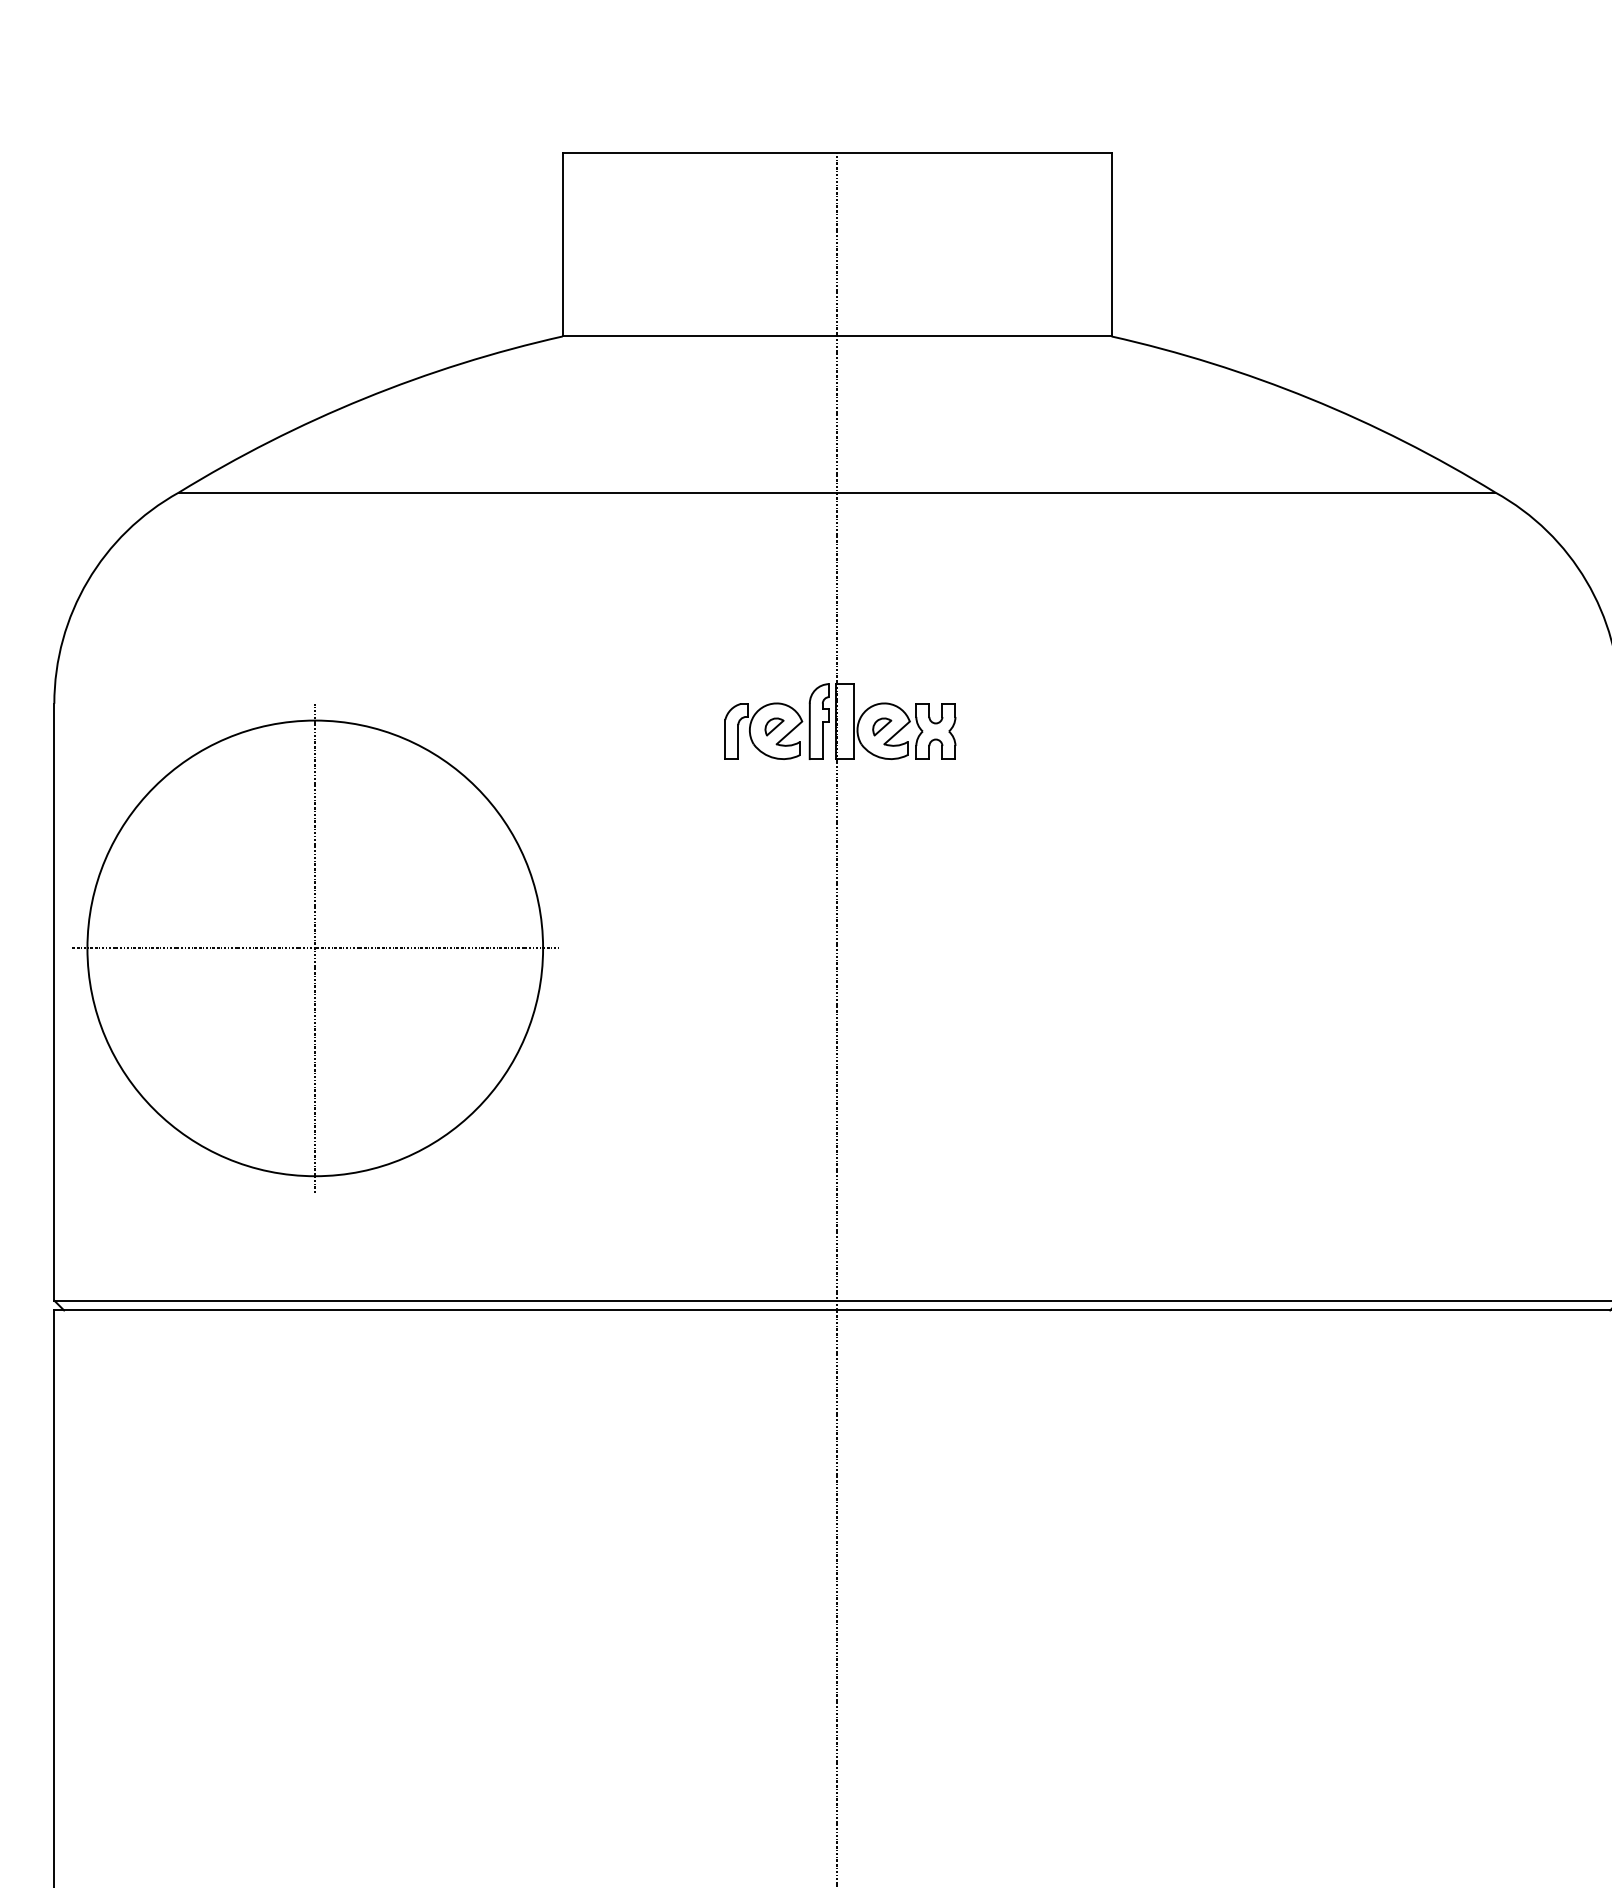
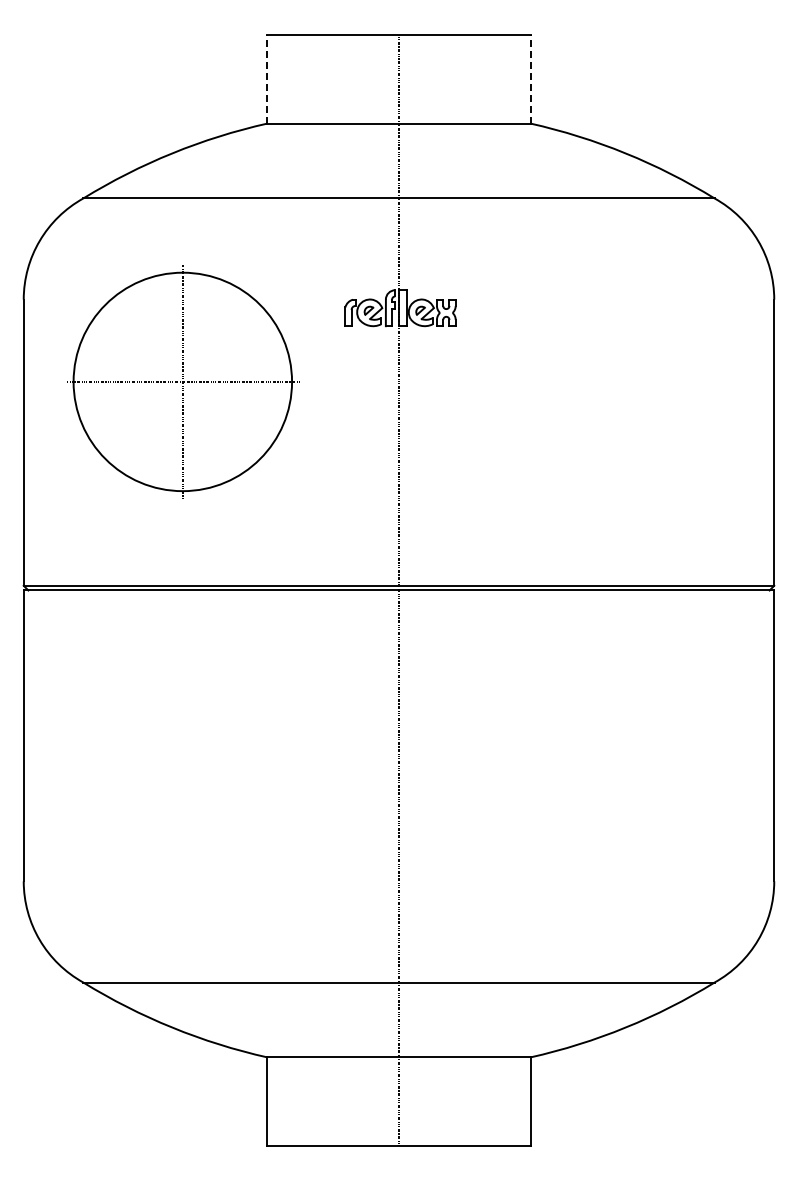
line: (562, 244) -> (267, 79), solid -> dashed
line: (1111, 244) -> (530, 79), solid -> dashed
part: (316, 947) -> (183, 381), moved

